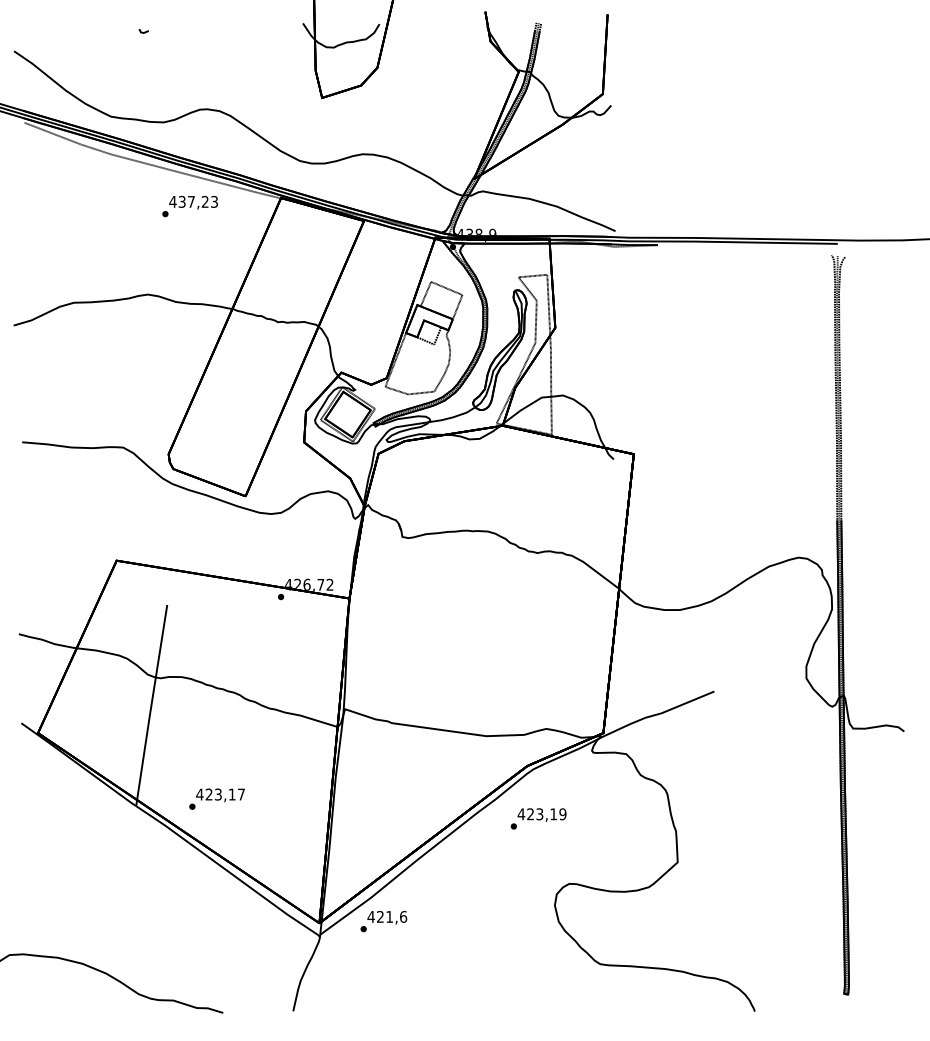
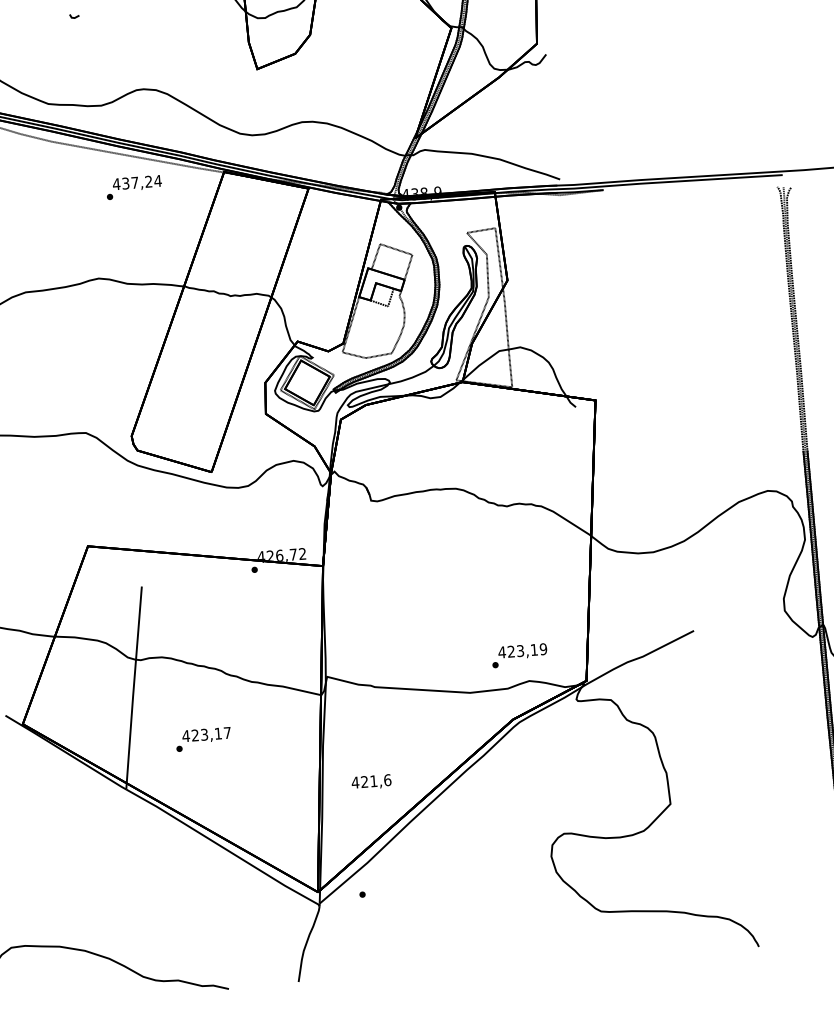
text: (214, 201) -> (157, 180), 437,23 -> 437,24
text: (216, 798) -> (202, 738), moved
text: (538, 818) -> (519, 655), moved
text: (387, 917) -> (371, 782), moved

